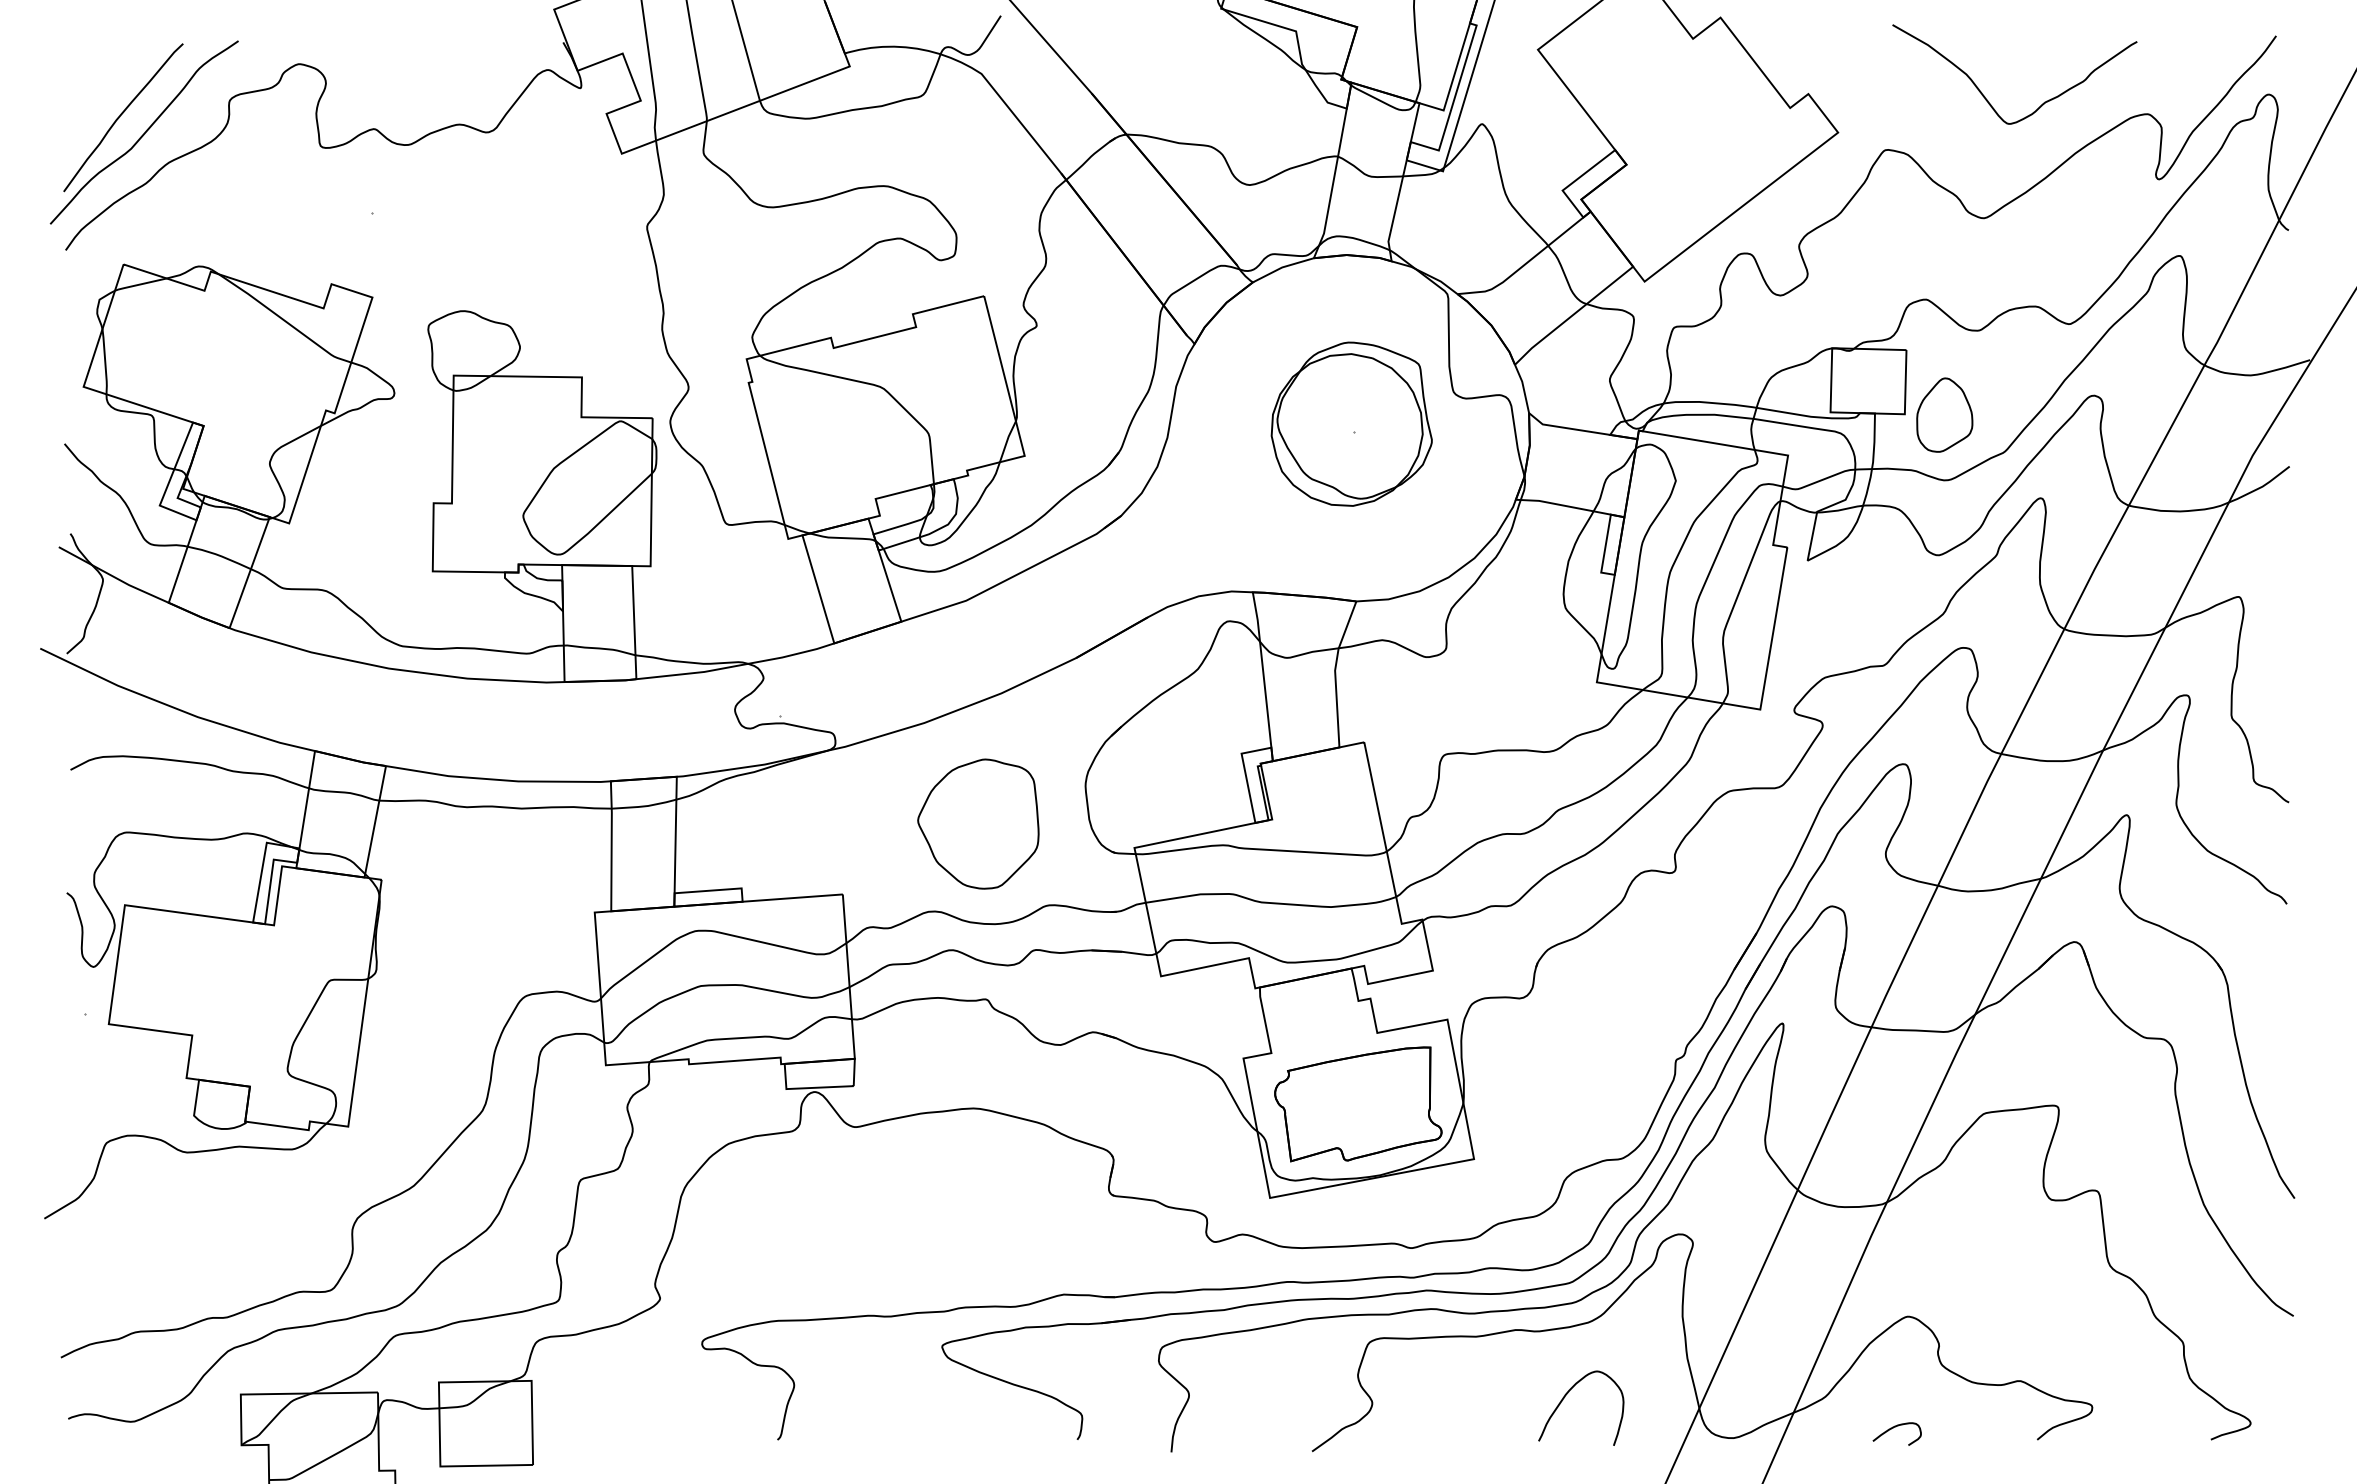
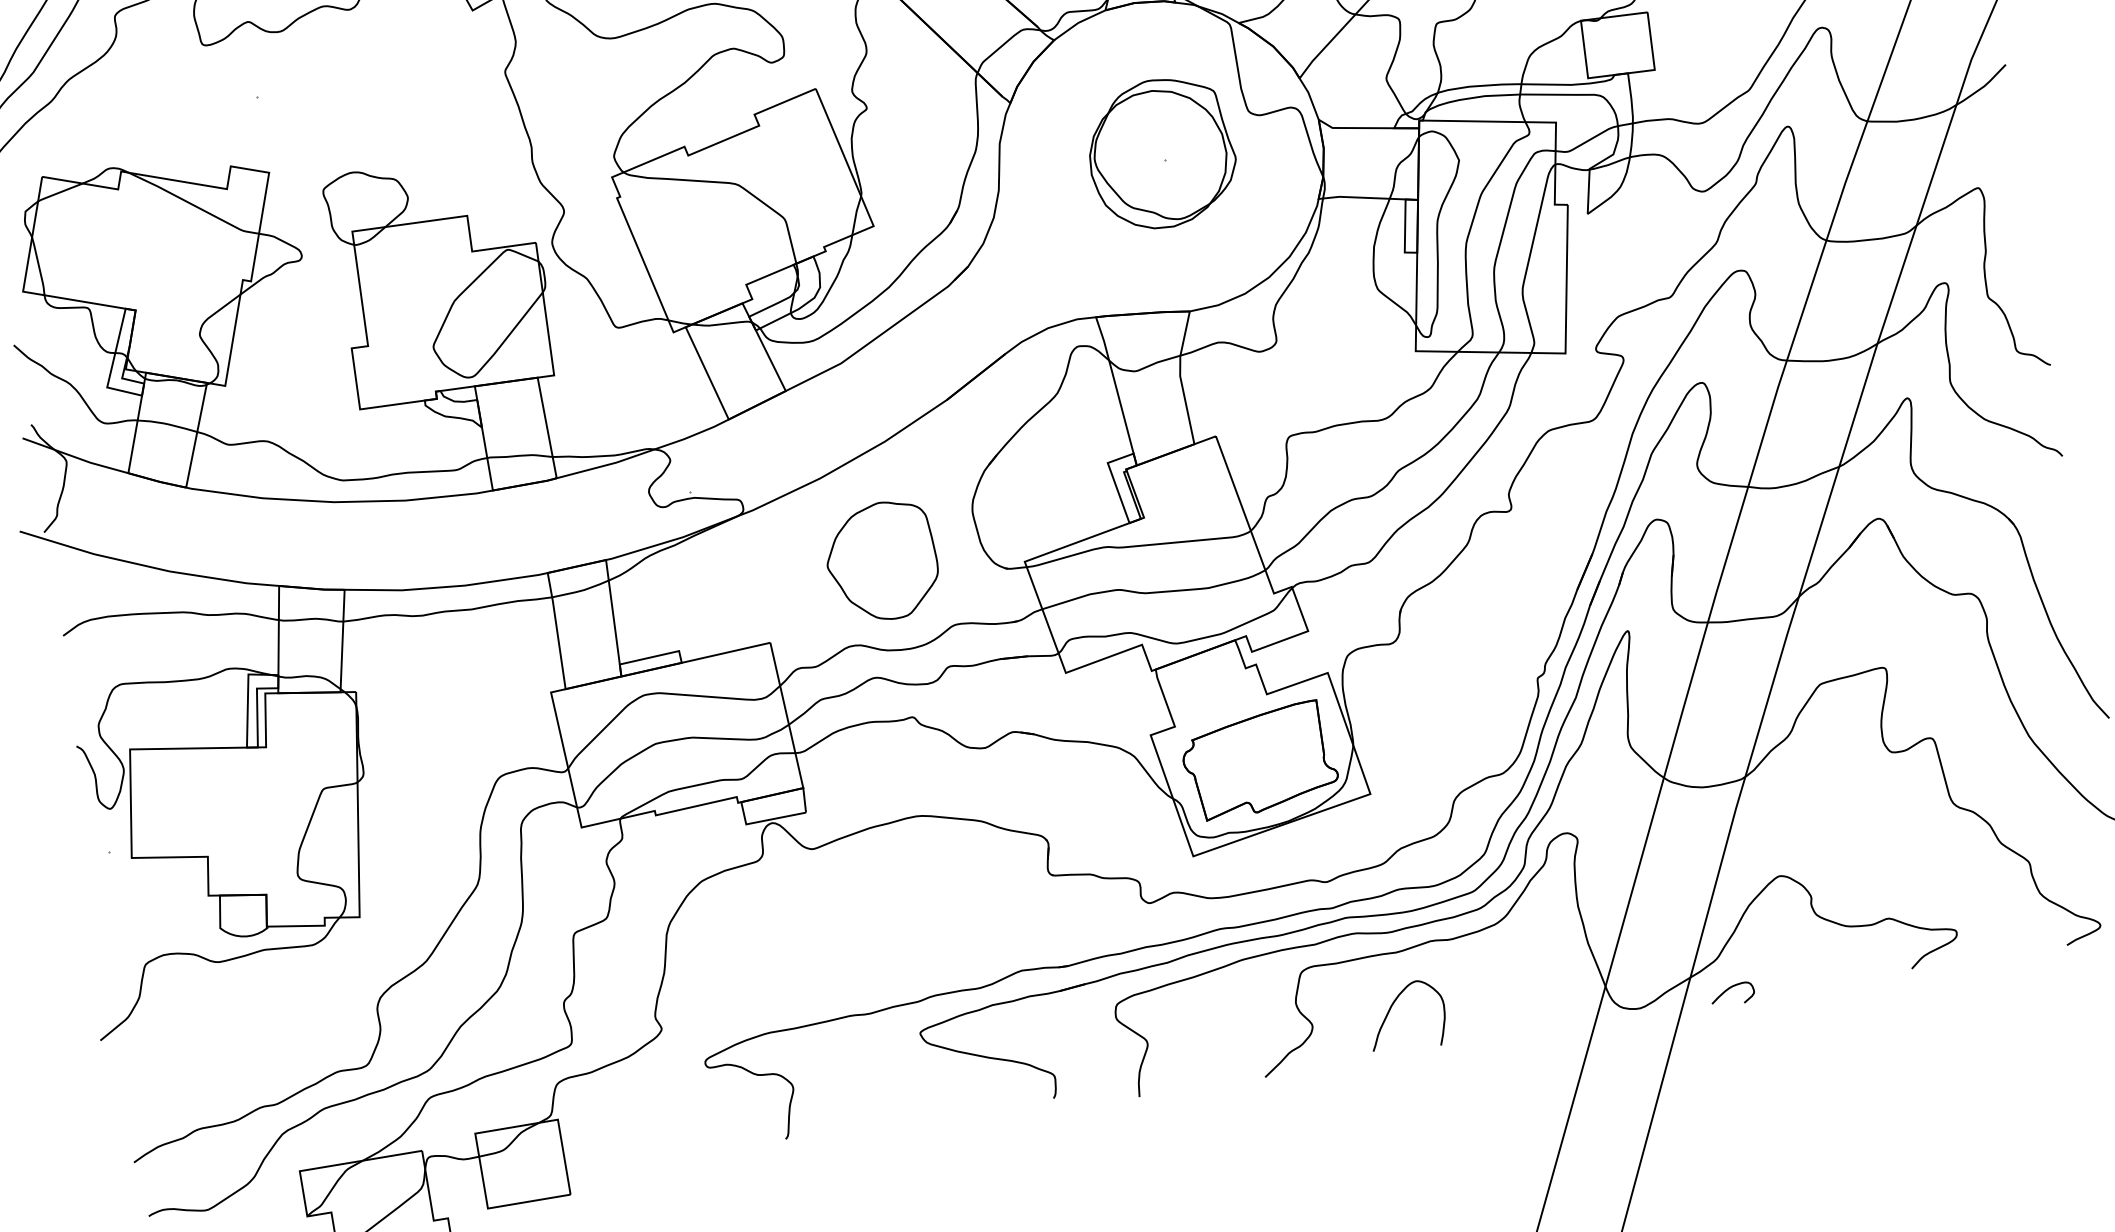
part: (1944, 414) -> (1690, 64), removed
curve: (1565, 1397) -> (1391, 1008), moved
curve: (1893, 1428) -> (1728, 989), moved

